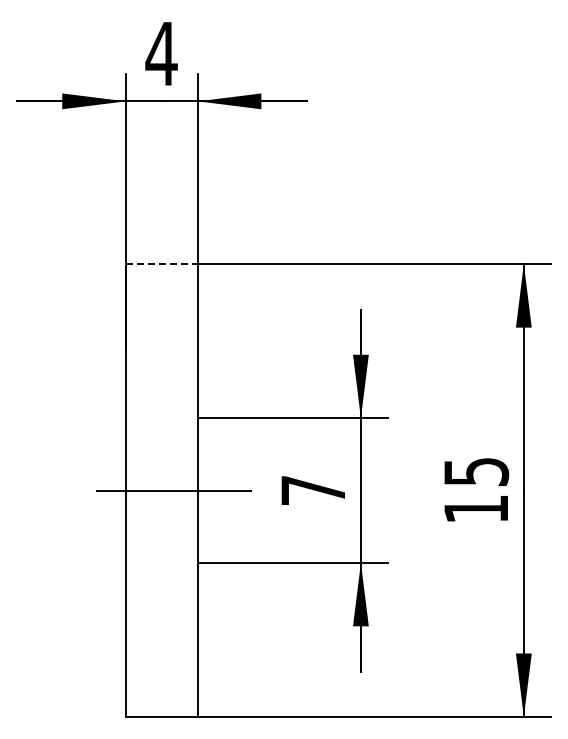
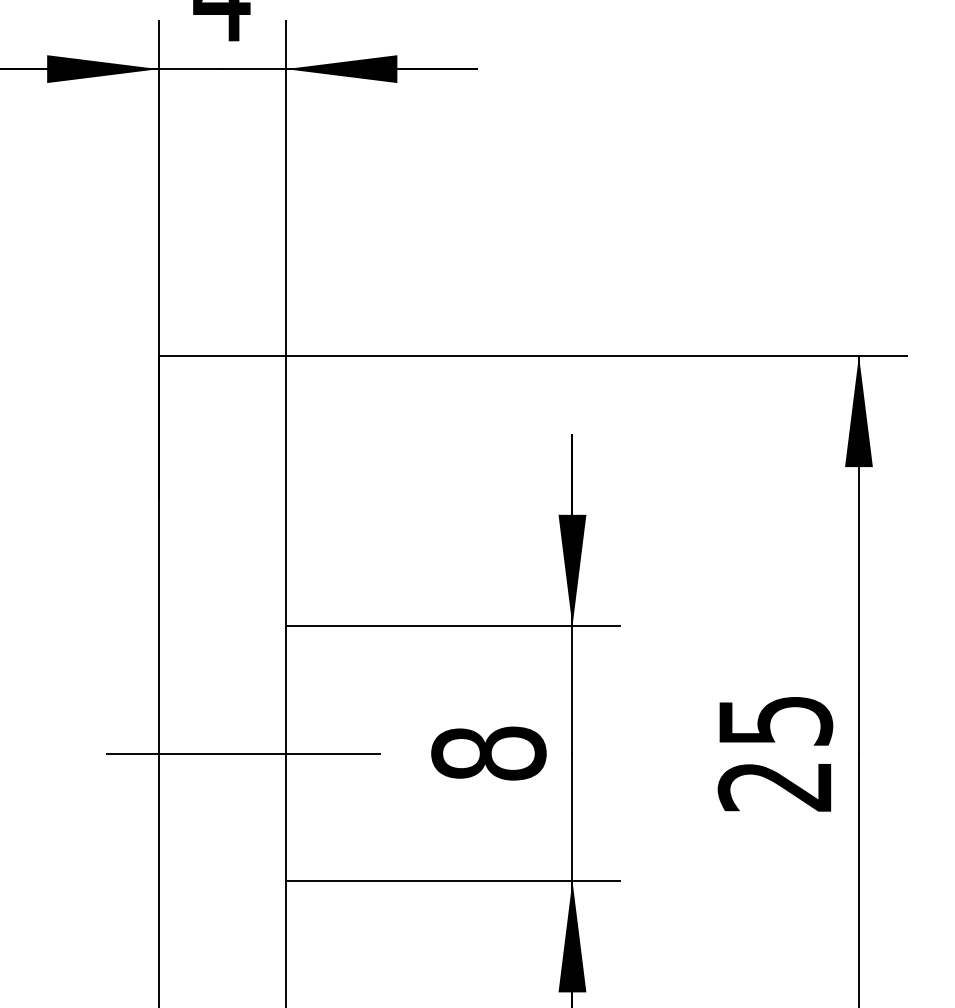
line: (162, 264) -> (223, 356), dashed -> solid
text: (313, 490) -> (489, 753), 7 -> 8
text: (475, 509) -> (773, 786), 15 -> 25

